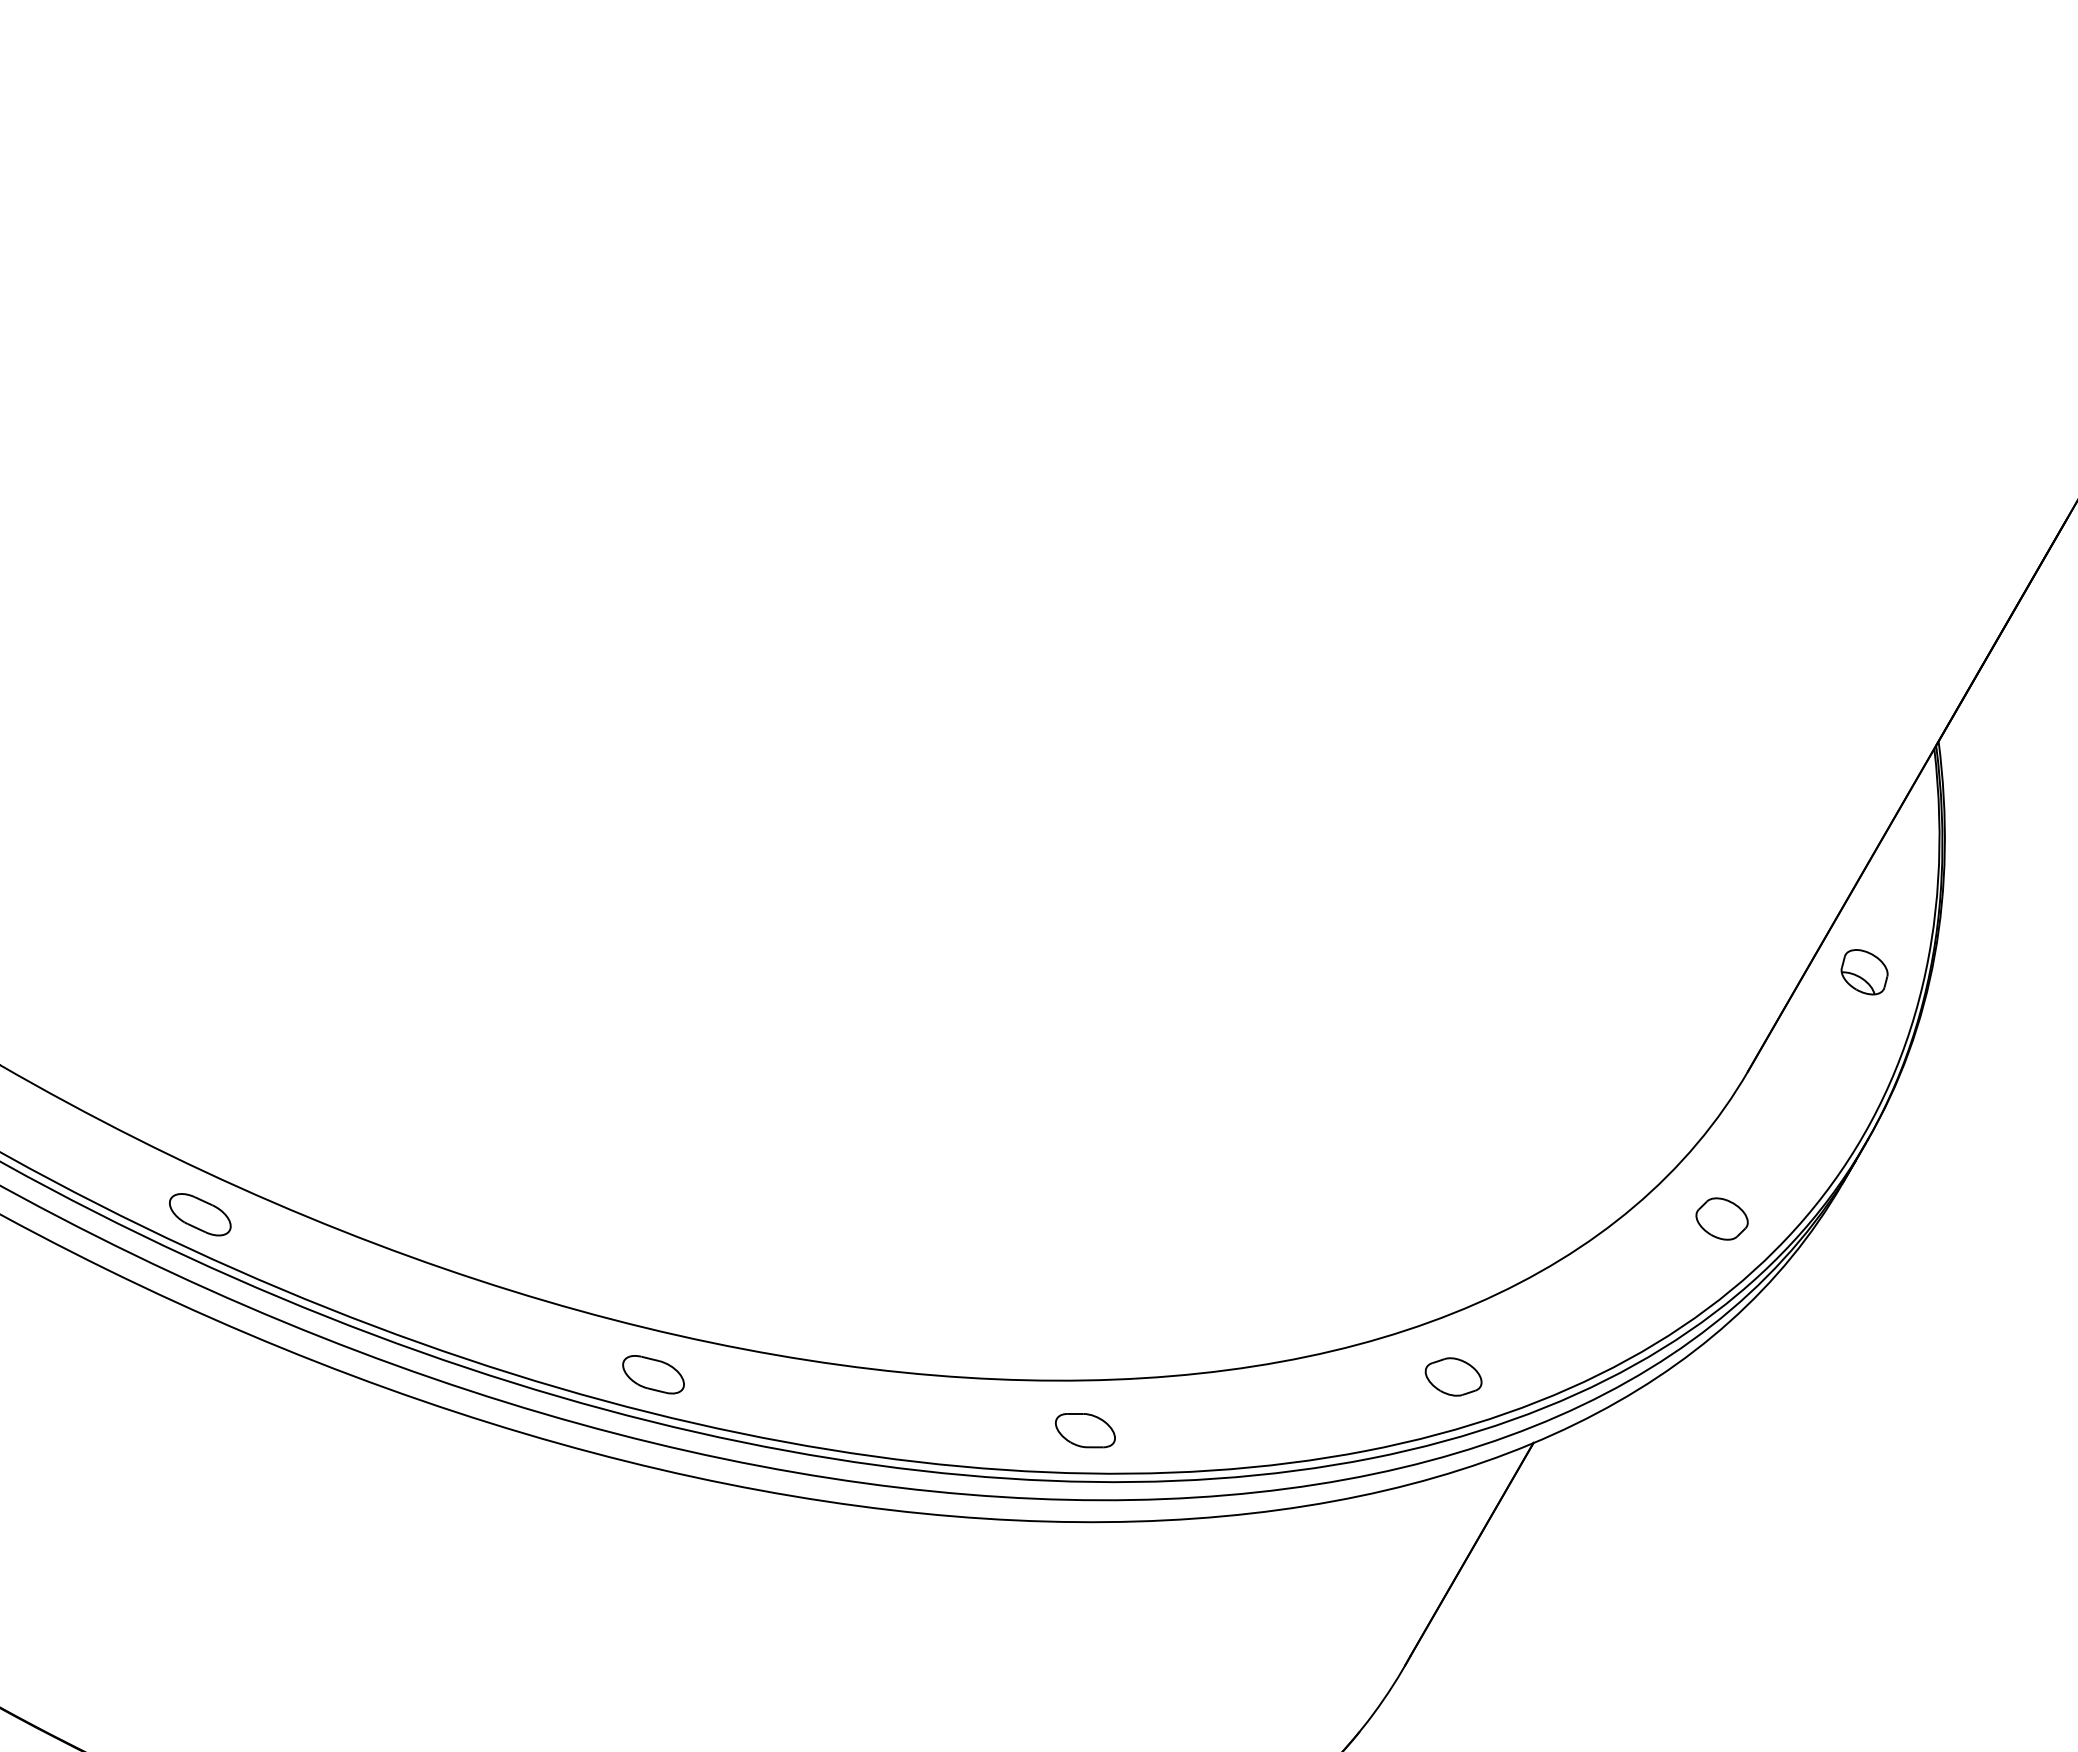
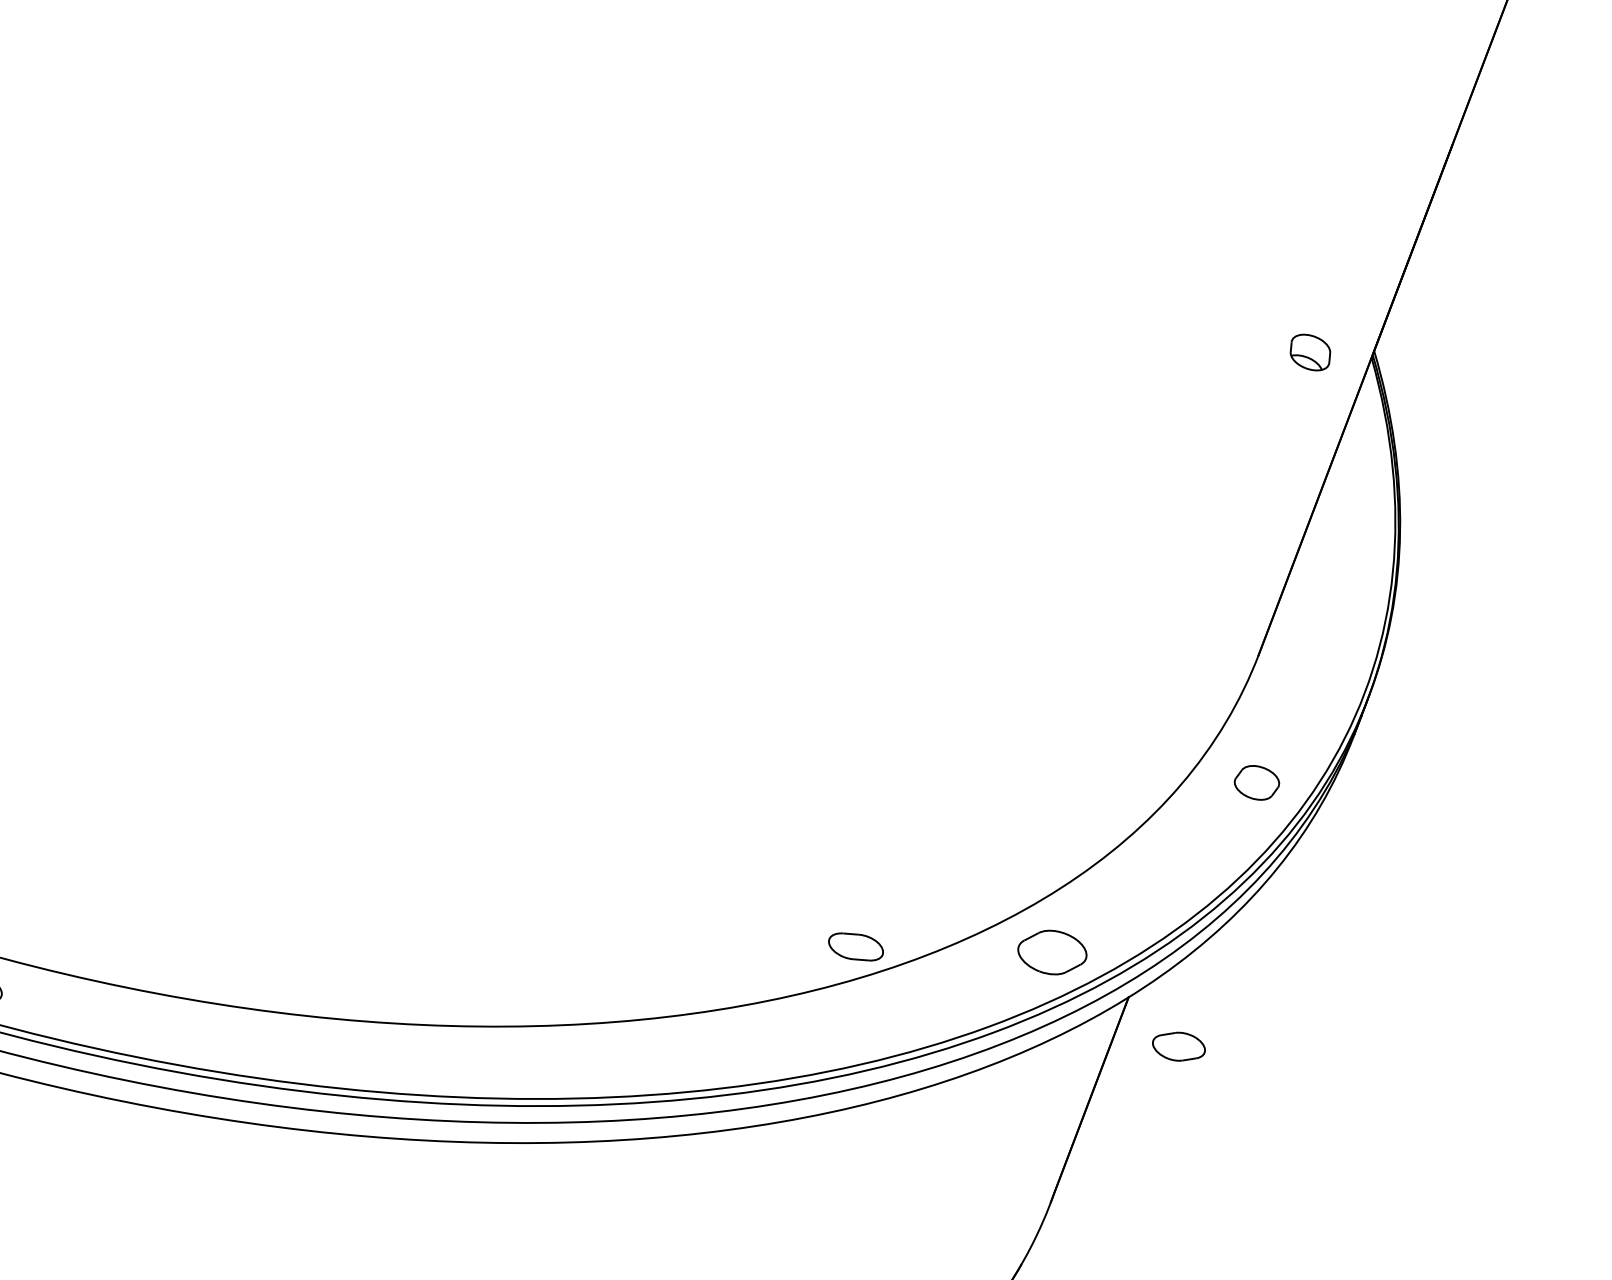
part: (1864, 972) -> (1310, 352), moved
part: (653, 1374) -> (855, 946), moved
part: (1453, 1376) -> (1052, 952), size x1.4
part: (1085, 1430) -> (1179, 1046), moved

